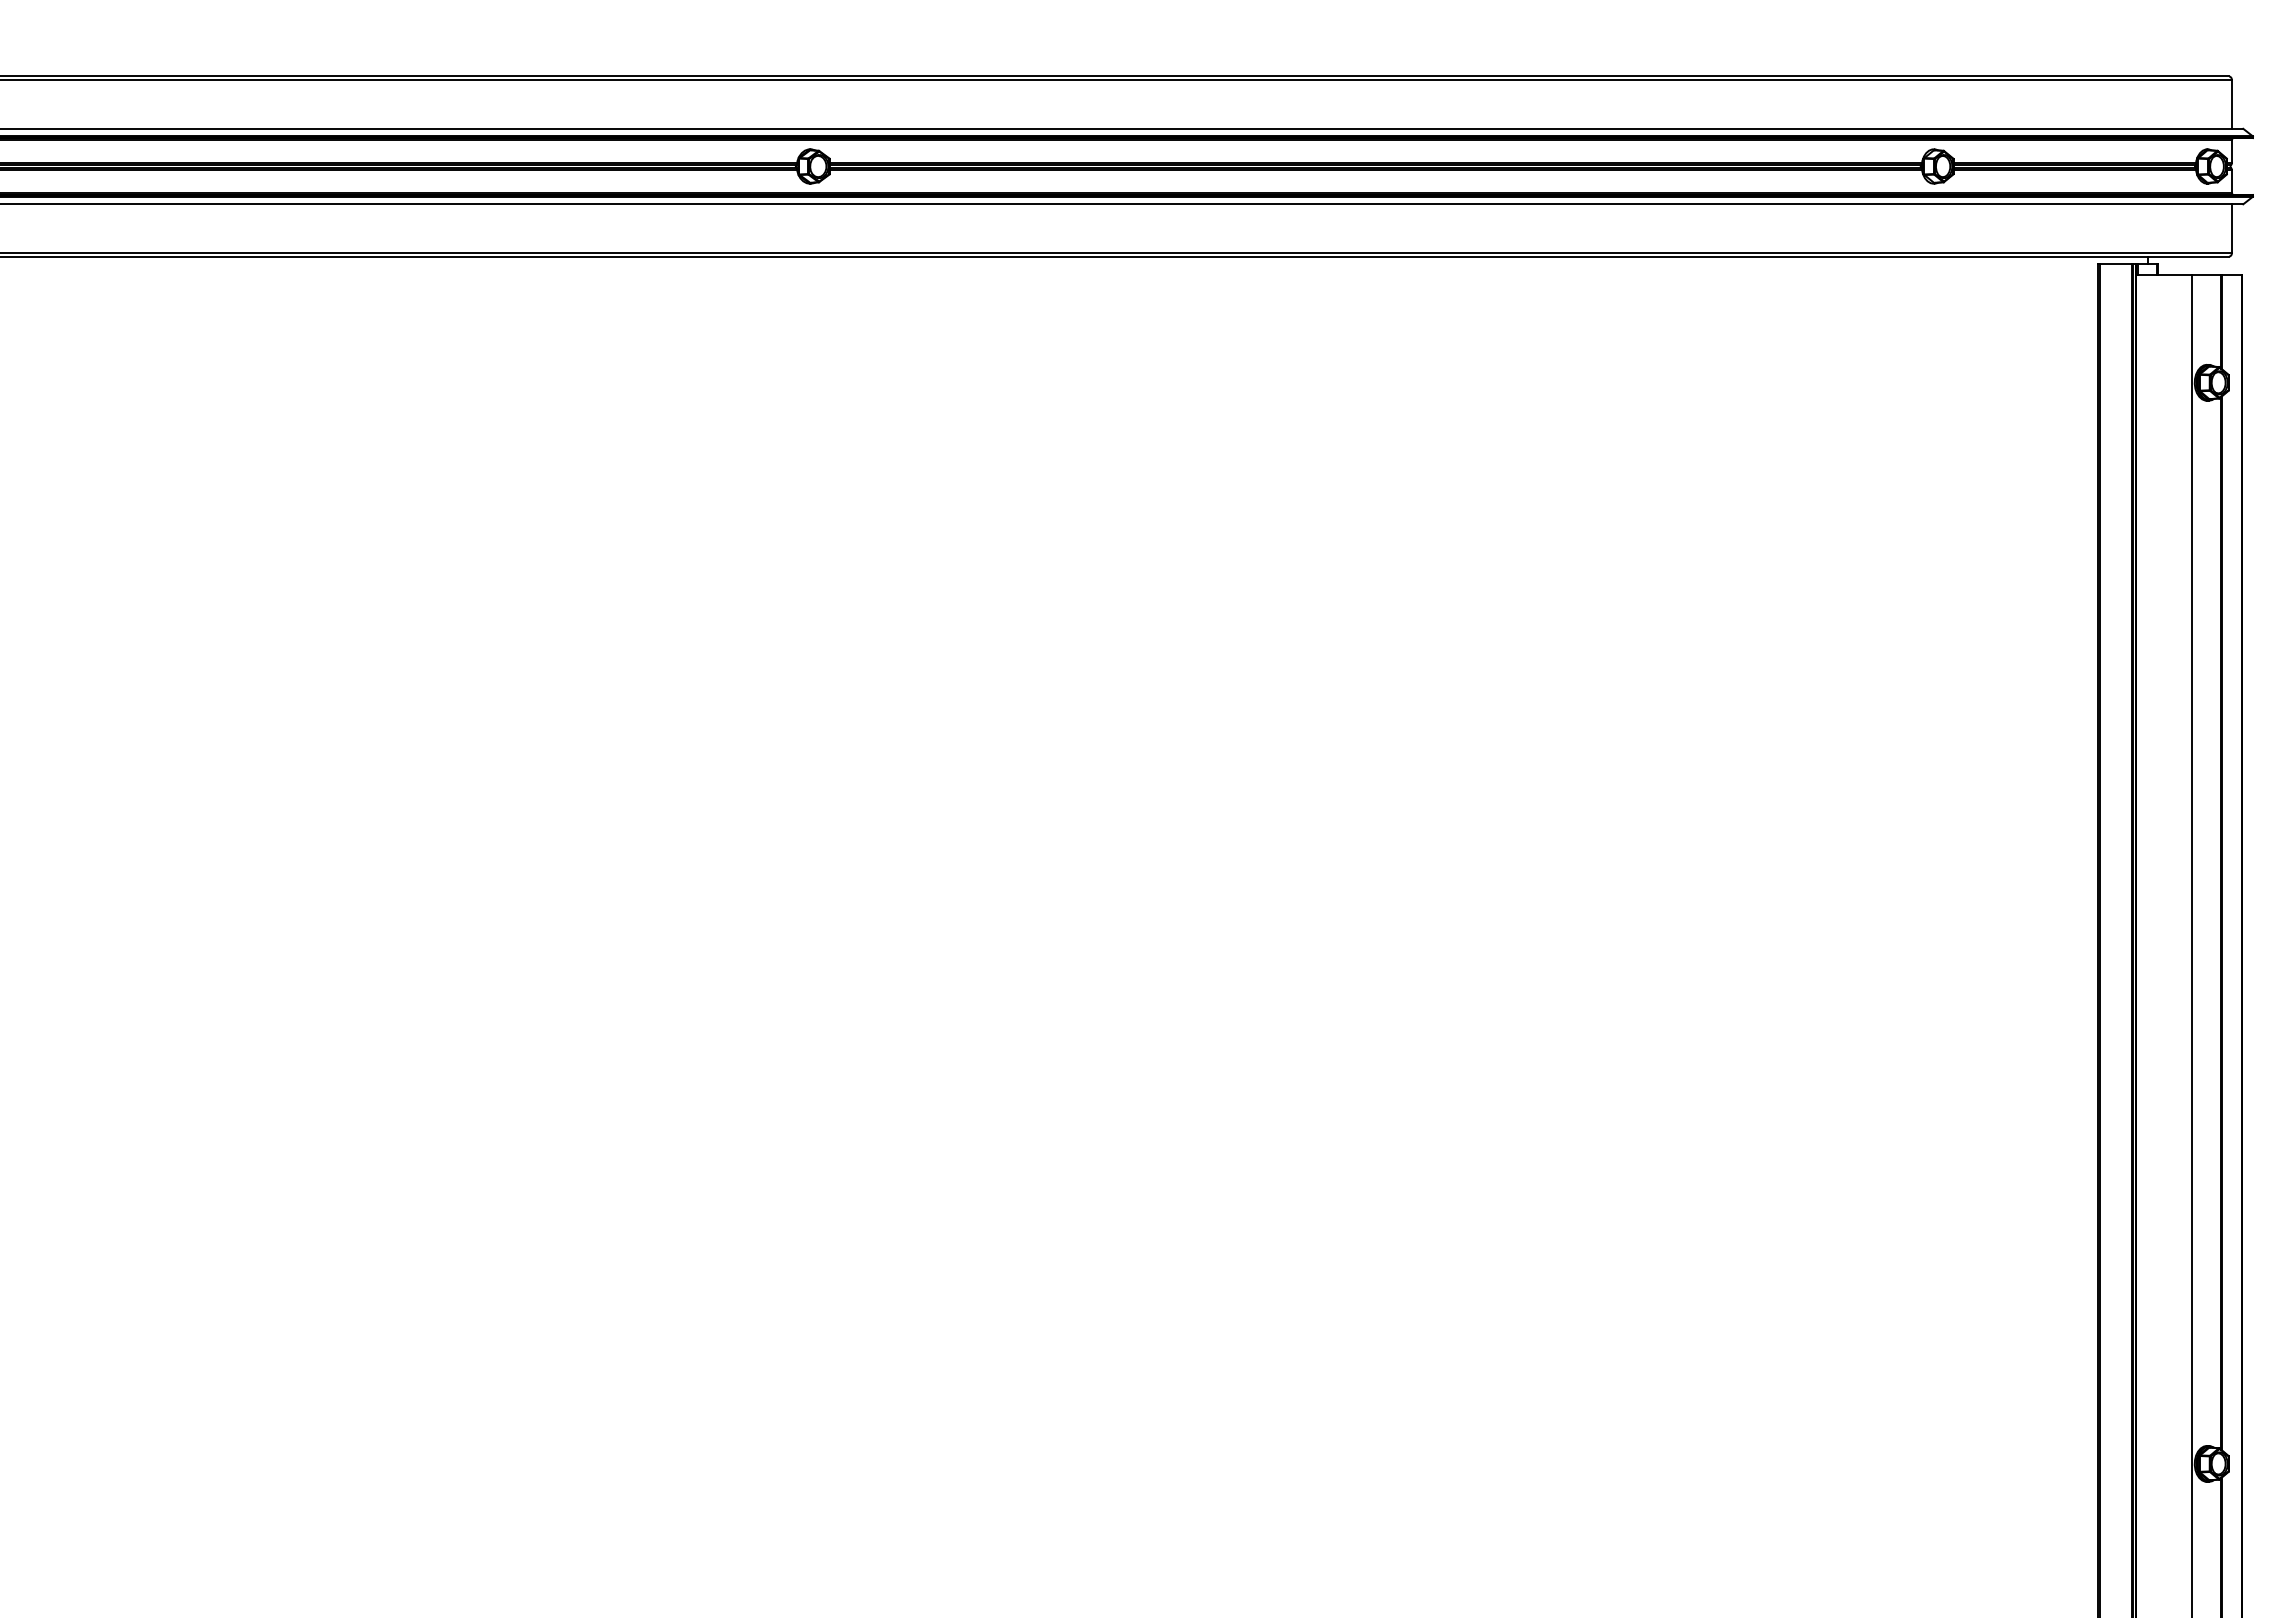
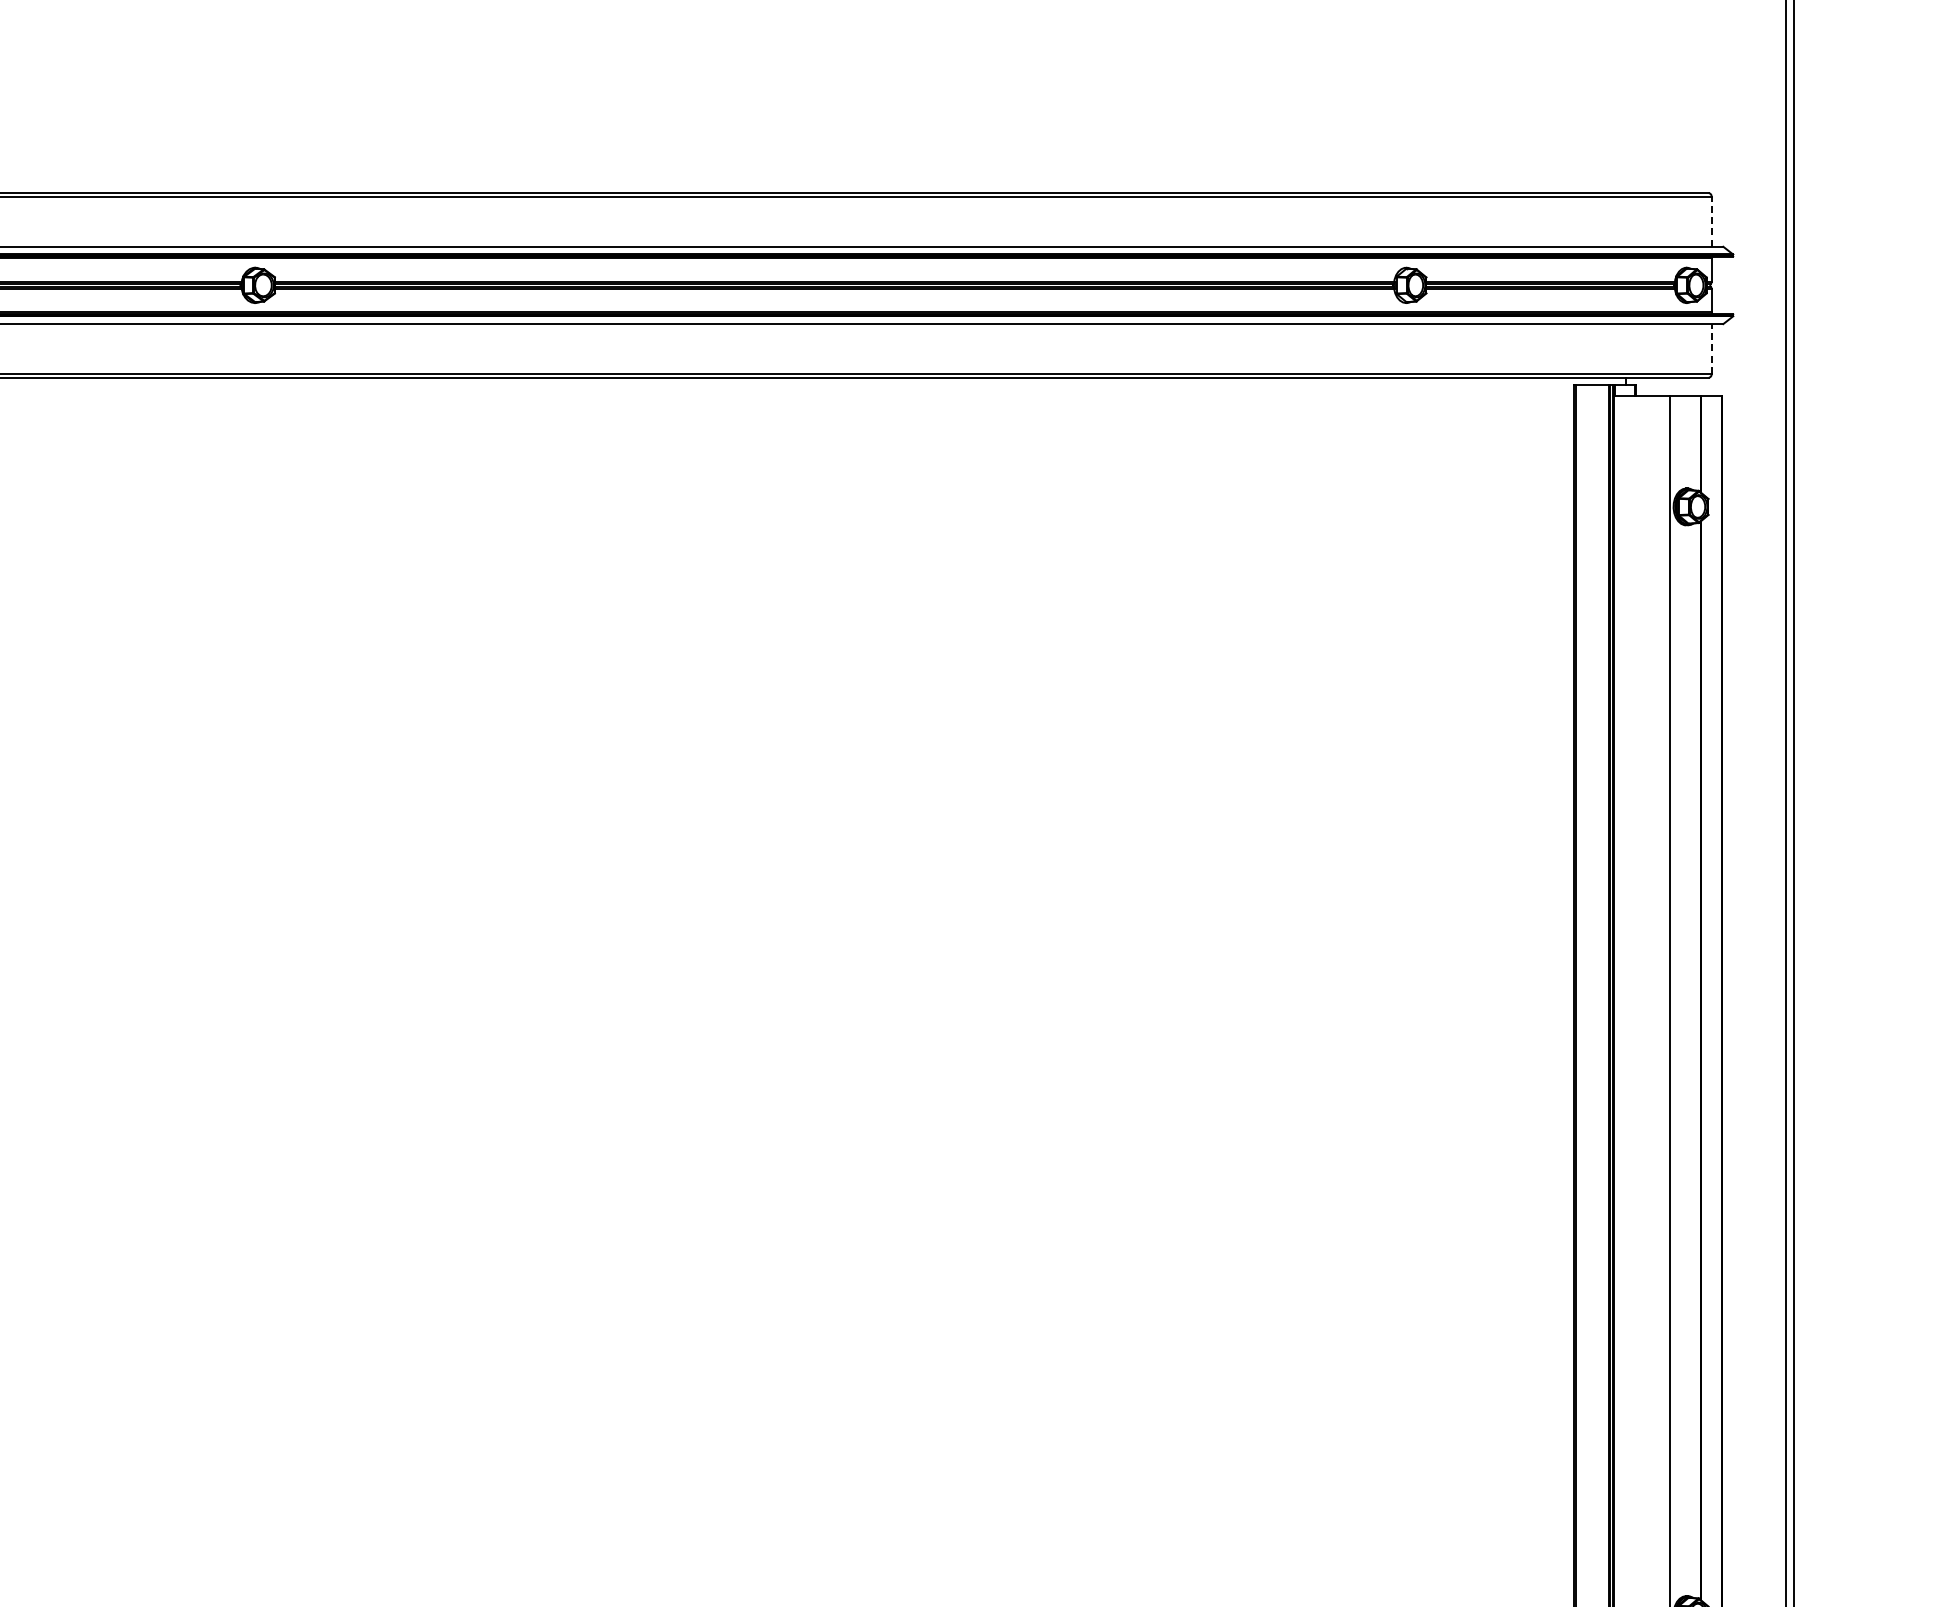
line: (2231, 103) -> (1711, 220), solid -> dashed
line: (2231, 228) -> (1711, 348), solid -> dashed

